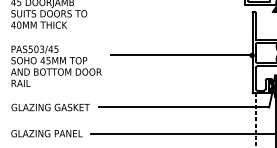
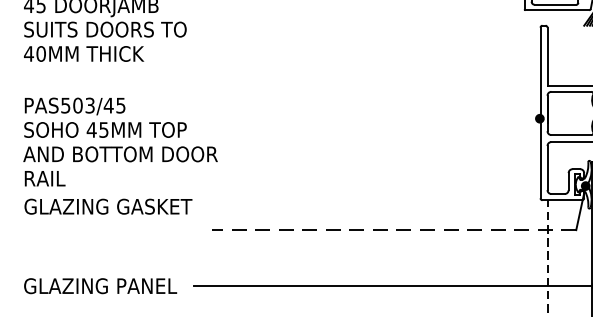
line: (181, 55) -> (388, 118), removed
text: (50, 107) -> (108, 206), moved
line: (183, 107) -> (392, 230), solid -> dashed

